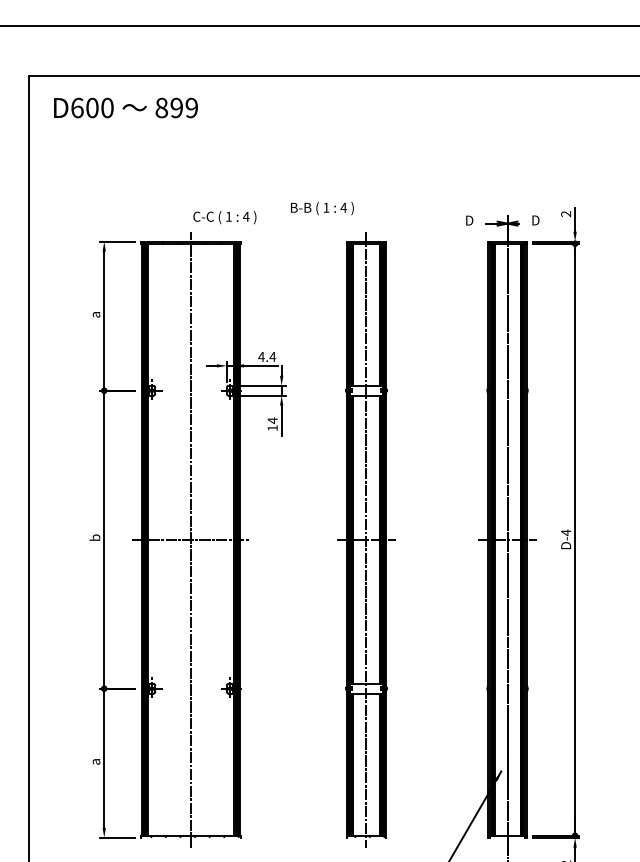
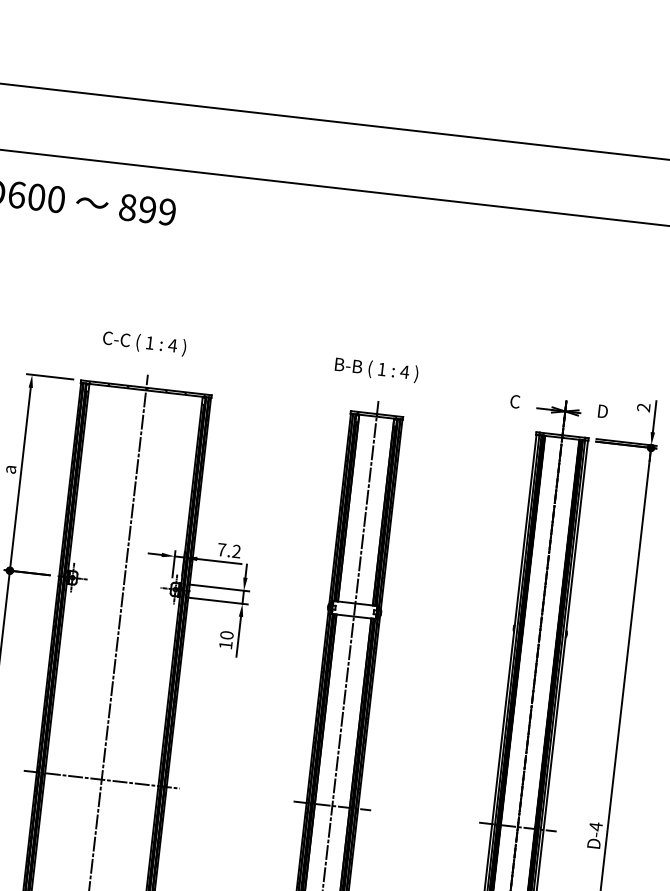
text: (322, 208) -> (376, 369), moved
text: (224, 217) -> (144, 343), moved
text: (469, 220) -> (515, 401), D -> C
text: (267, 356) -> (229, 550), 4.4 -> 7.2
text: (272, 420) -> (226, 635), 14 -> 10

